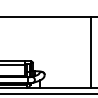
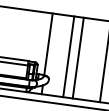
line: (40, 44) -> (48, 44), added
line: (59, 52) -> (69, 56), added
line: (67, 52) -> (78, 57), added

